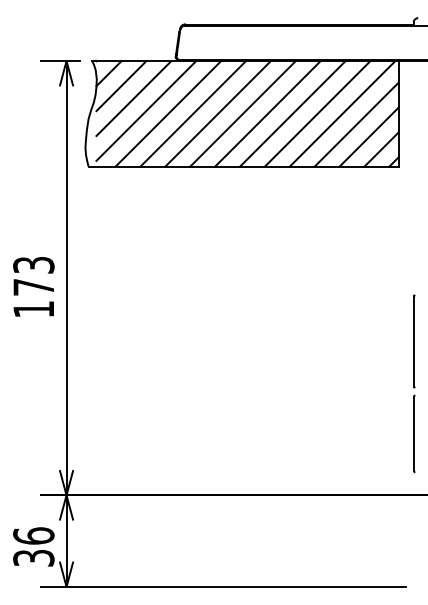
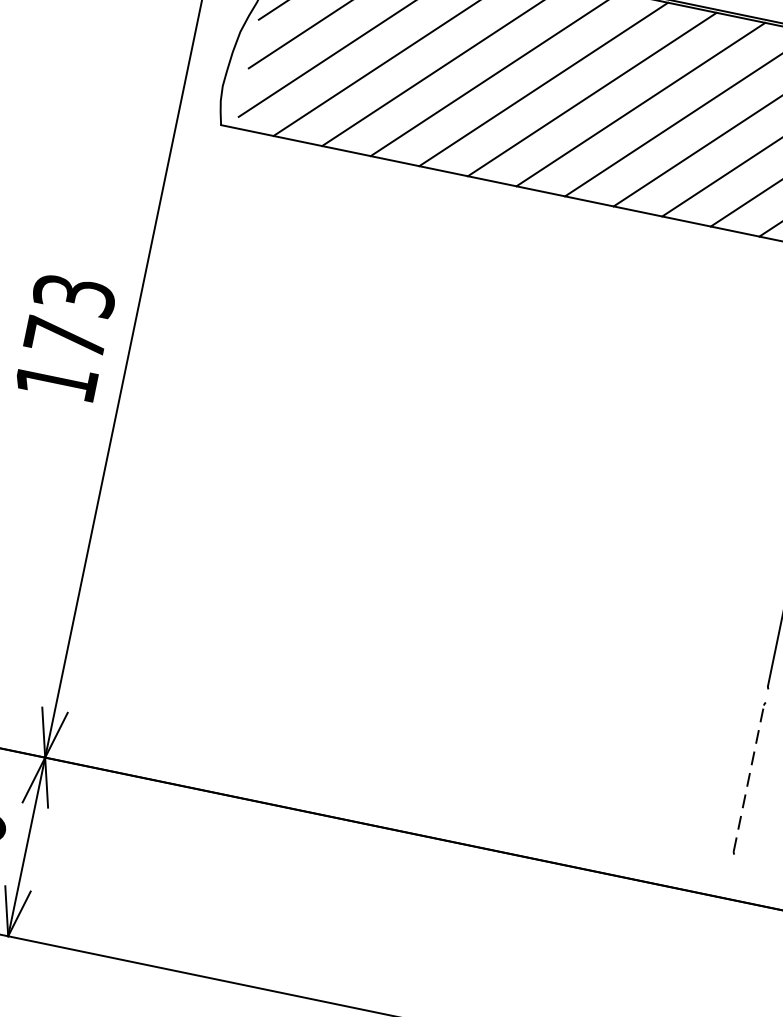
line: (414, 433) -> (749, 777), solid -> dashed

